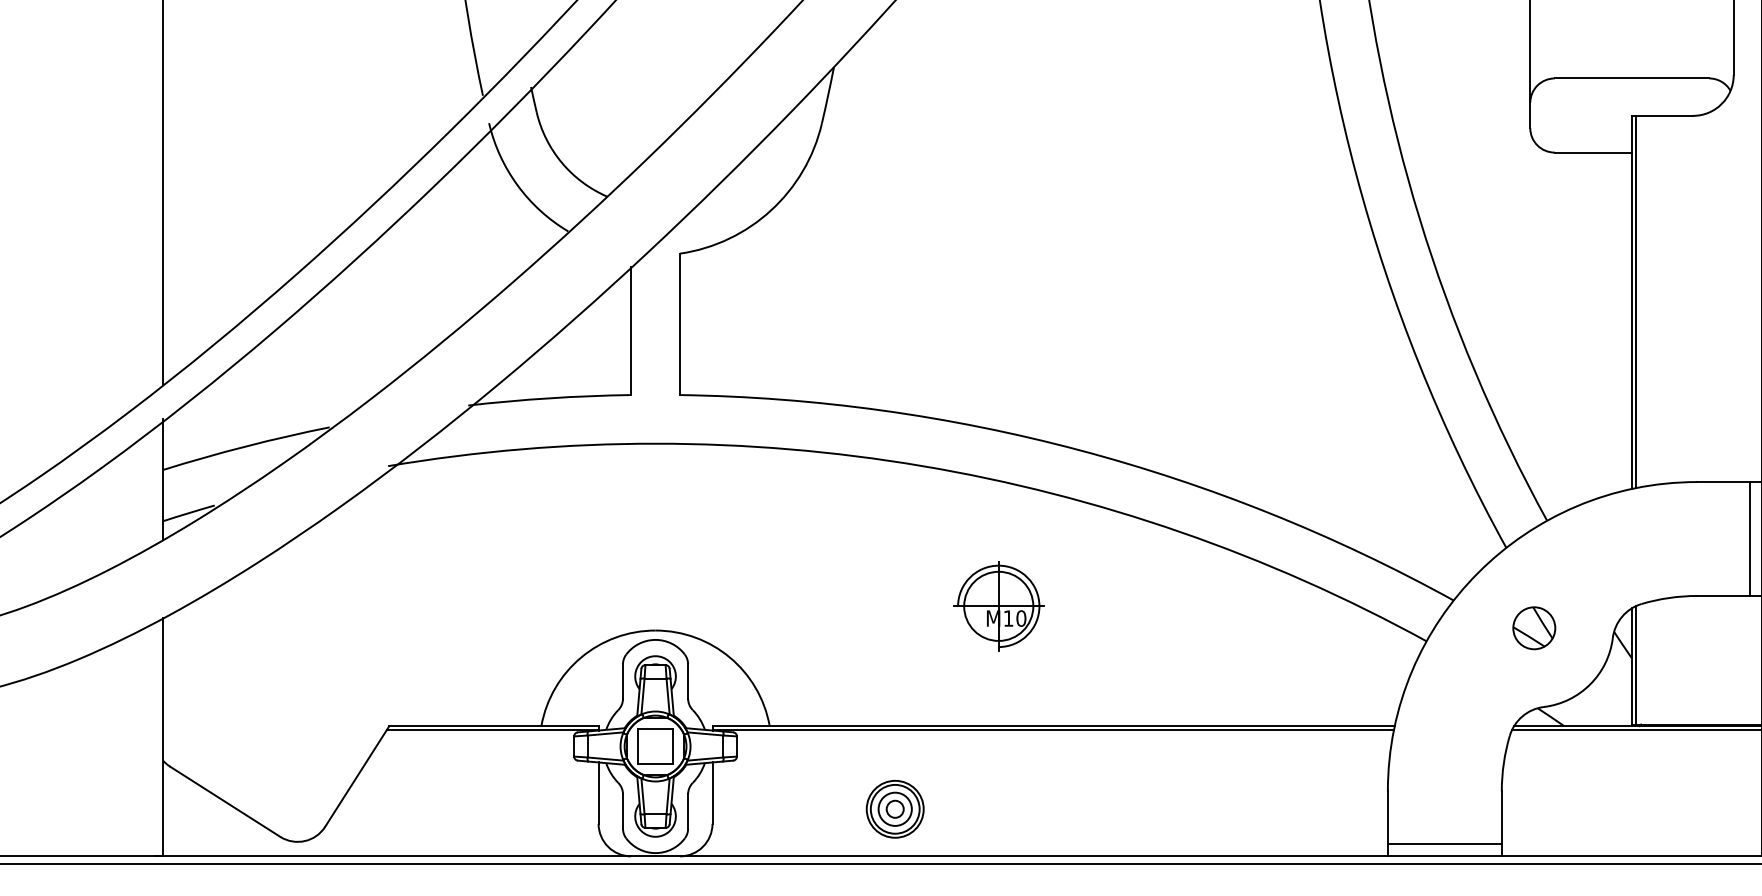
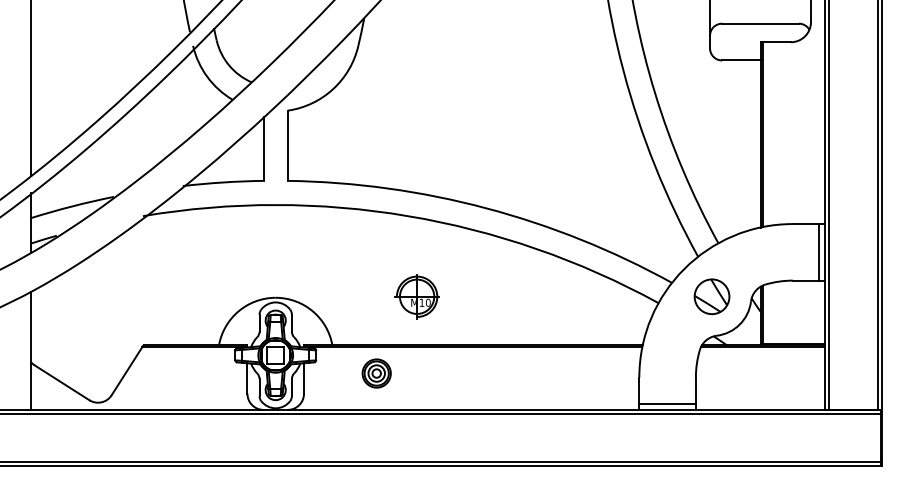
part: (997, 605) -> (416, 296), moved
part: (1533, 627) -> (711, 296), size x1.67
part: (894, 809) -> (376, 373), moved

